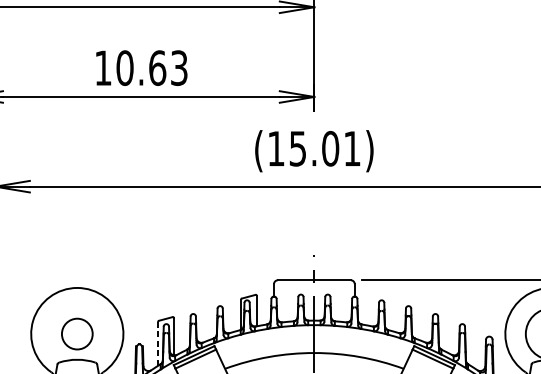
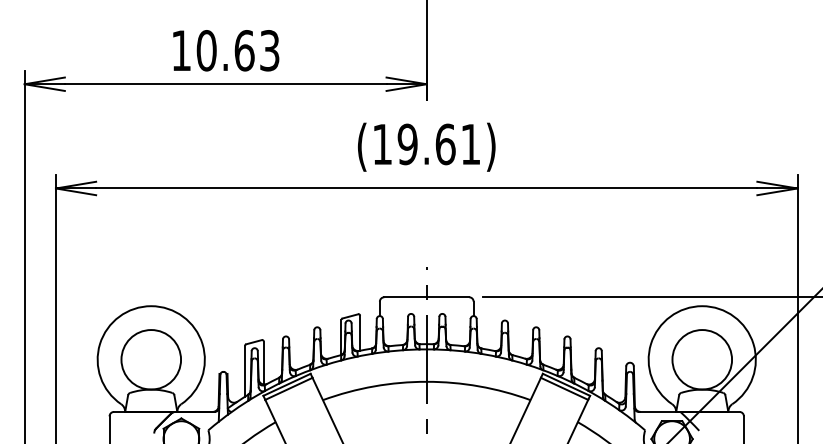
text: (314, 148) -> (426, 144), (15.01) -> (19.61)
circle: (77, 333) -> (151, 359), size x1.67
line: (158, 343) -> (245, 370), dashed -> solid

